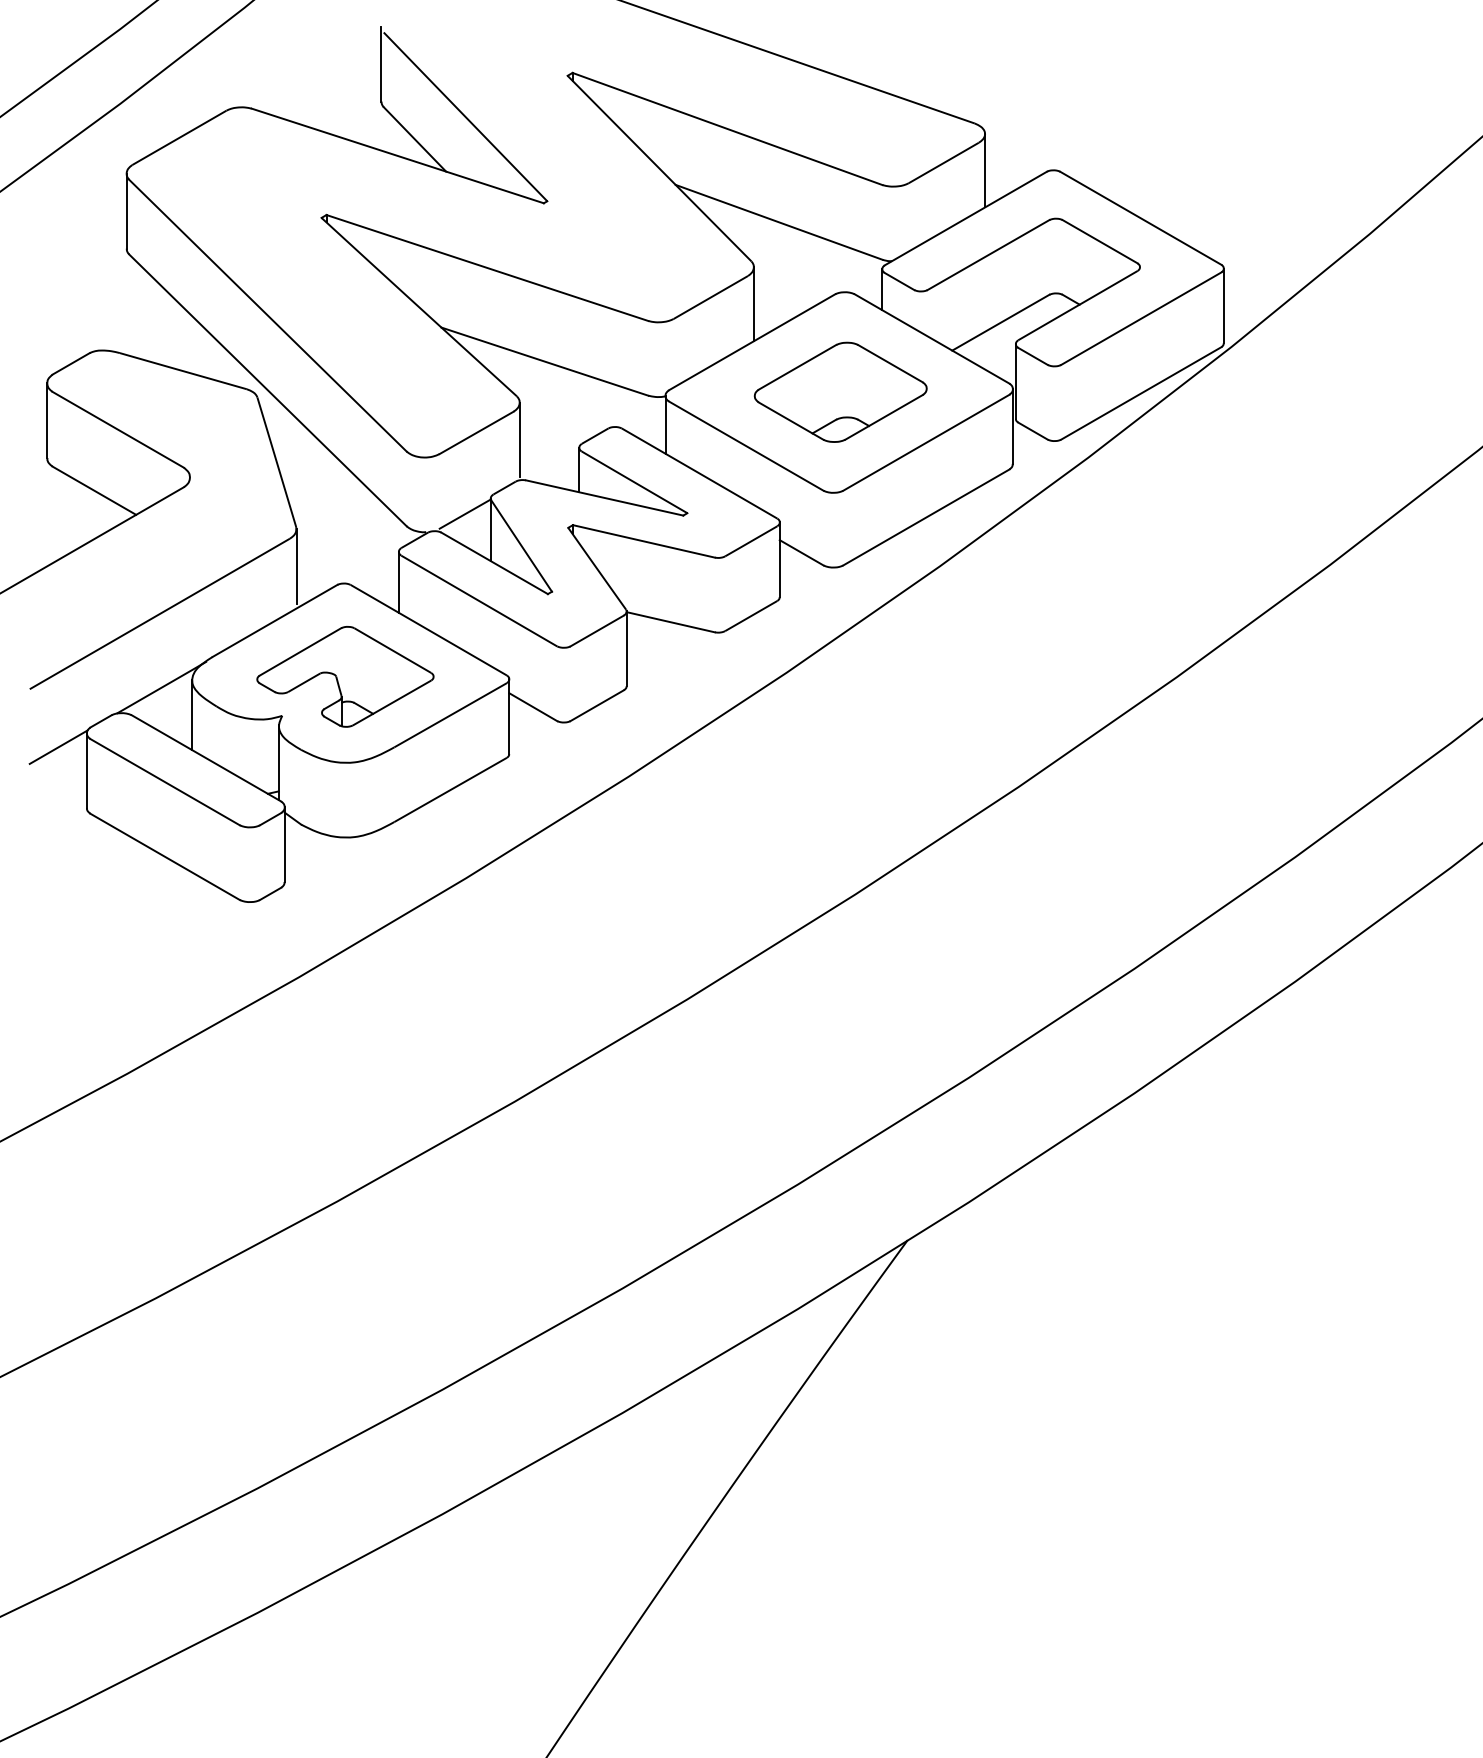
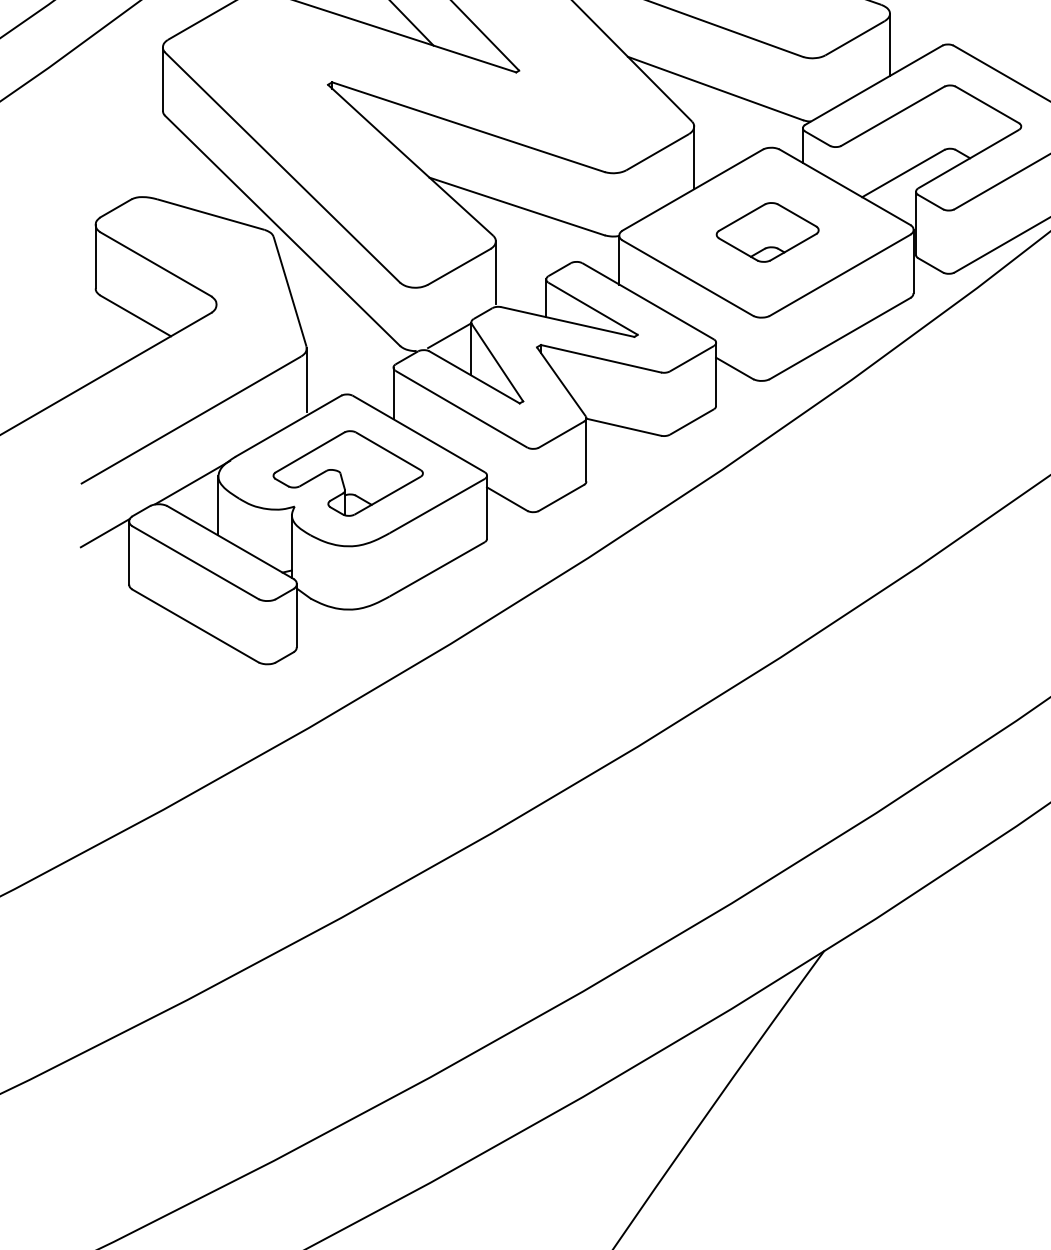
part: (840, 391) -> (767, 231), size x0.7

